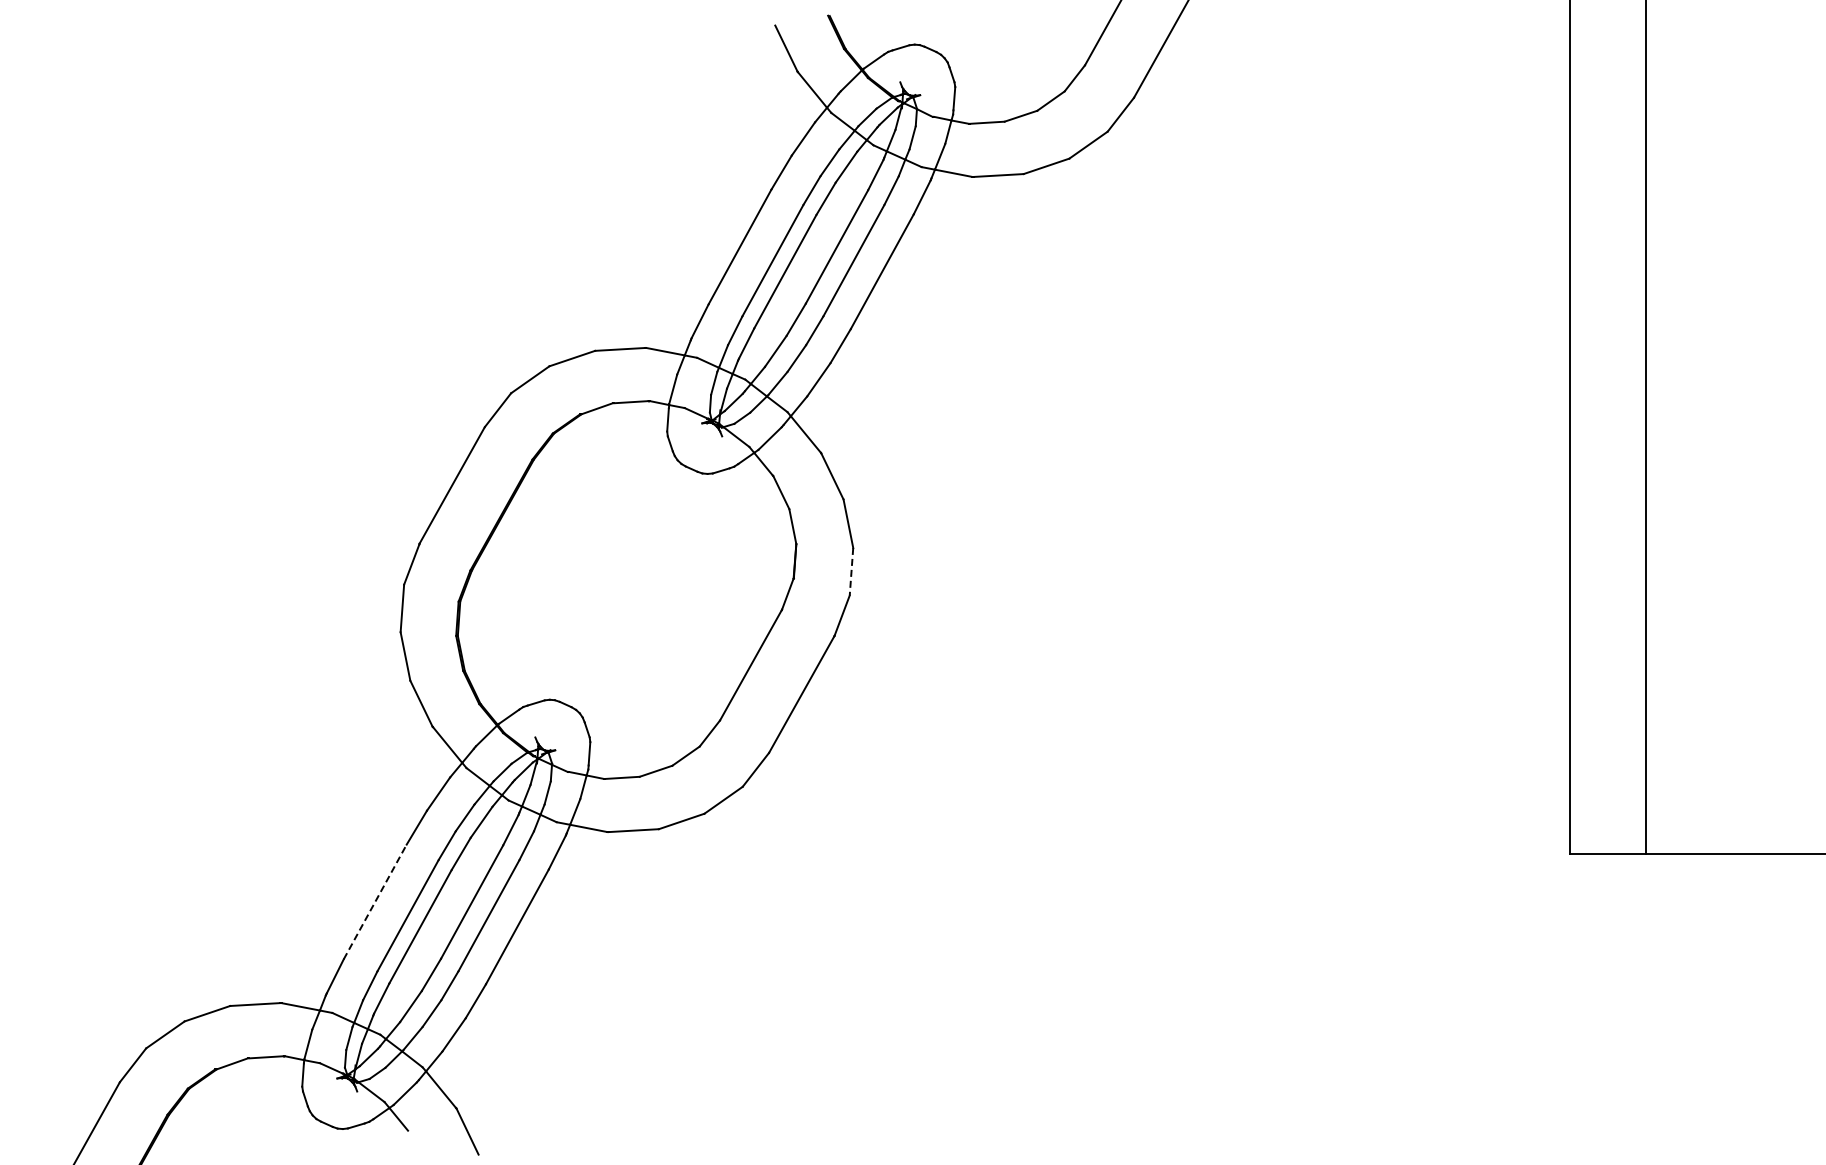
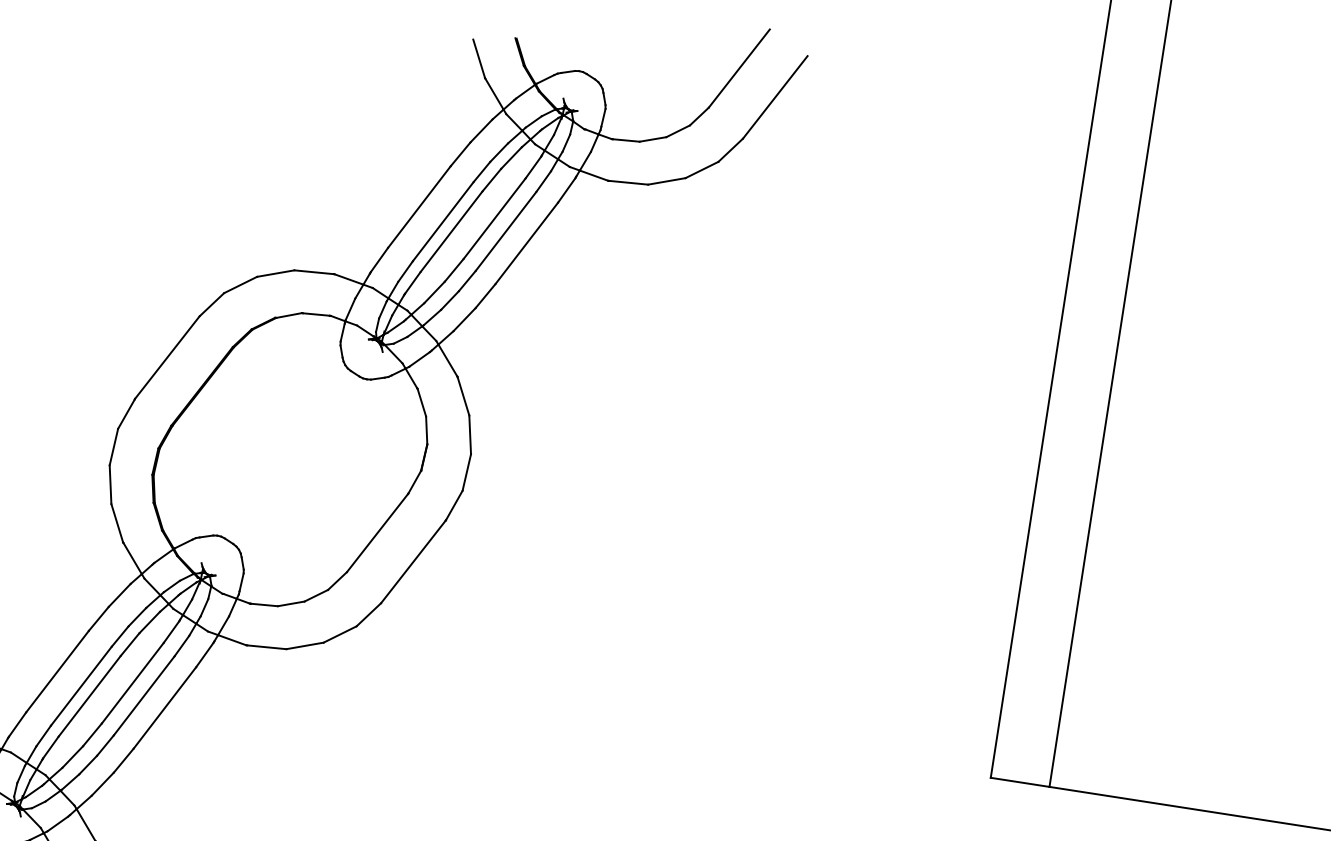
line: (851, 571) -> (466, 472), dashed -> solid
line: (375, 901) -> (57, 671), dashed -> solid

